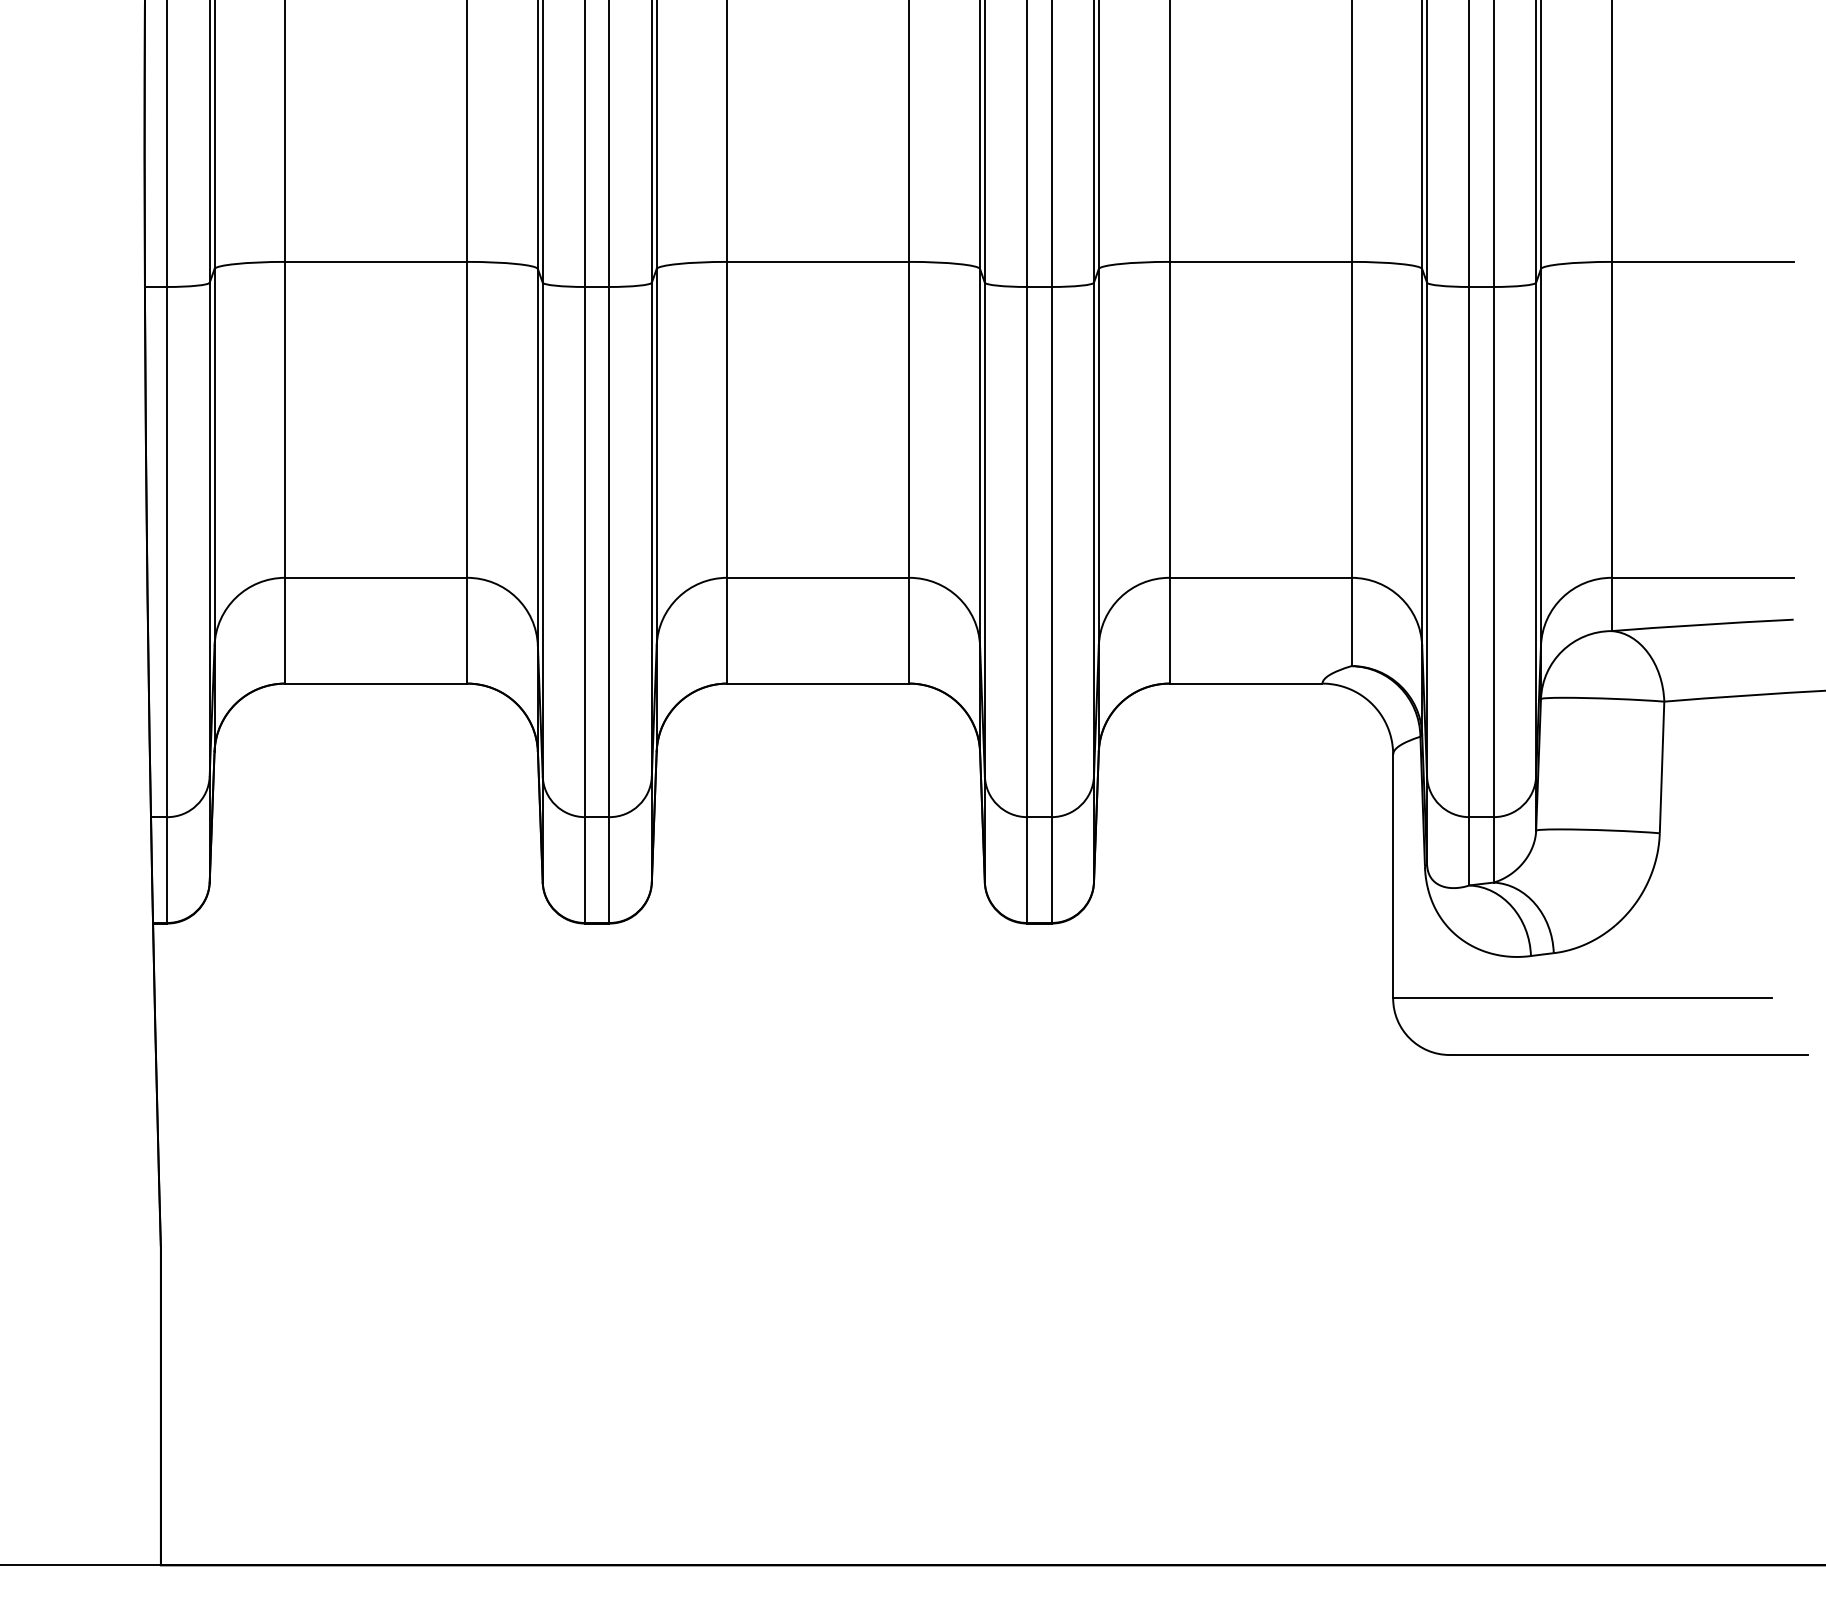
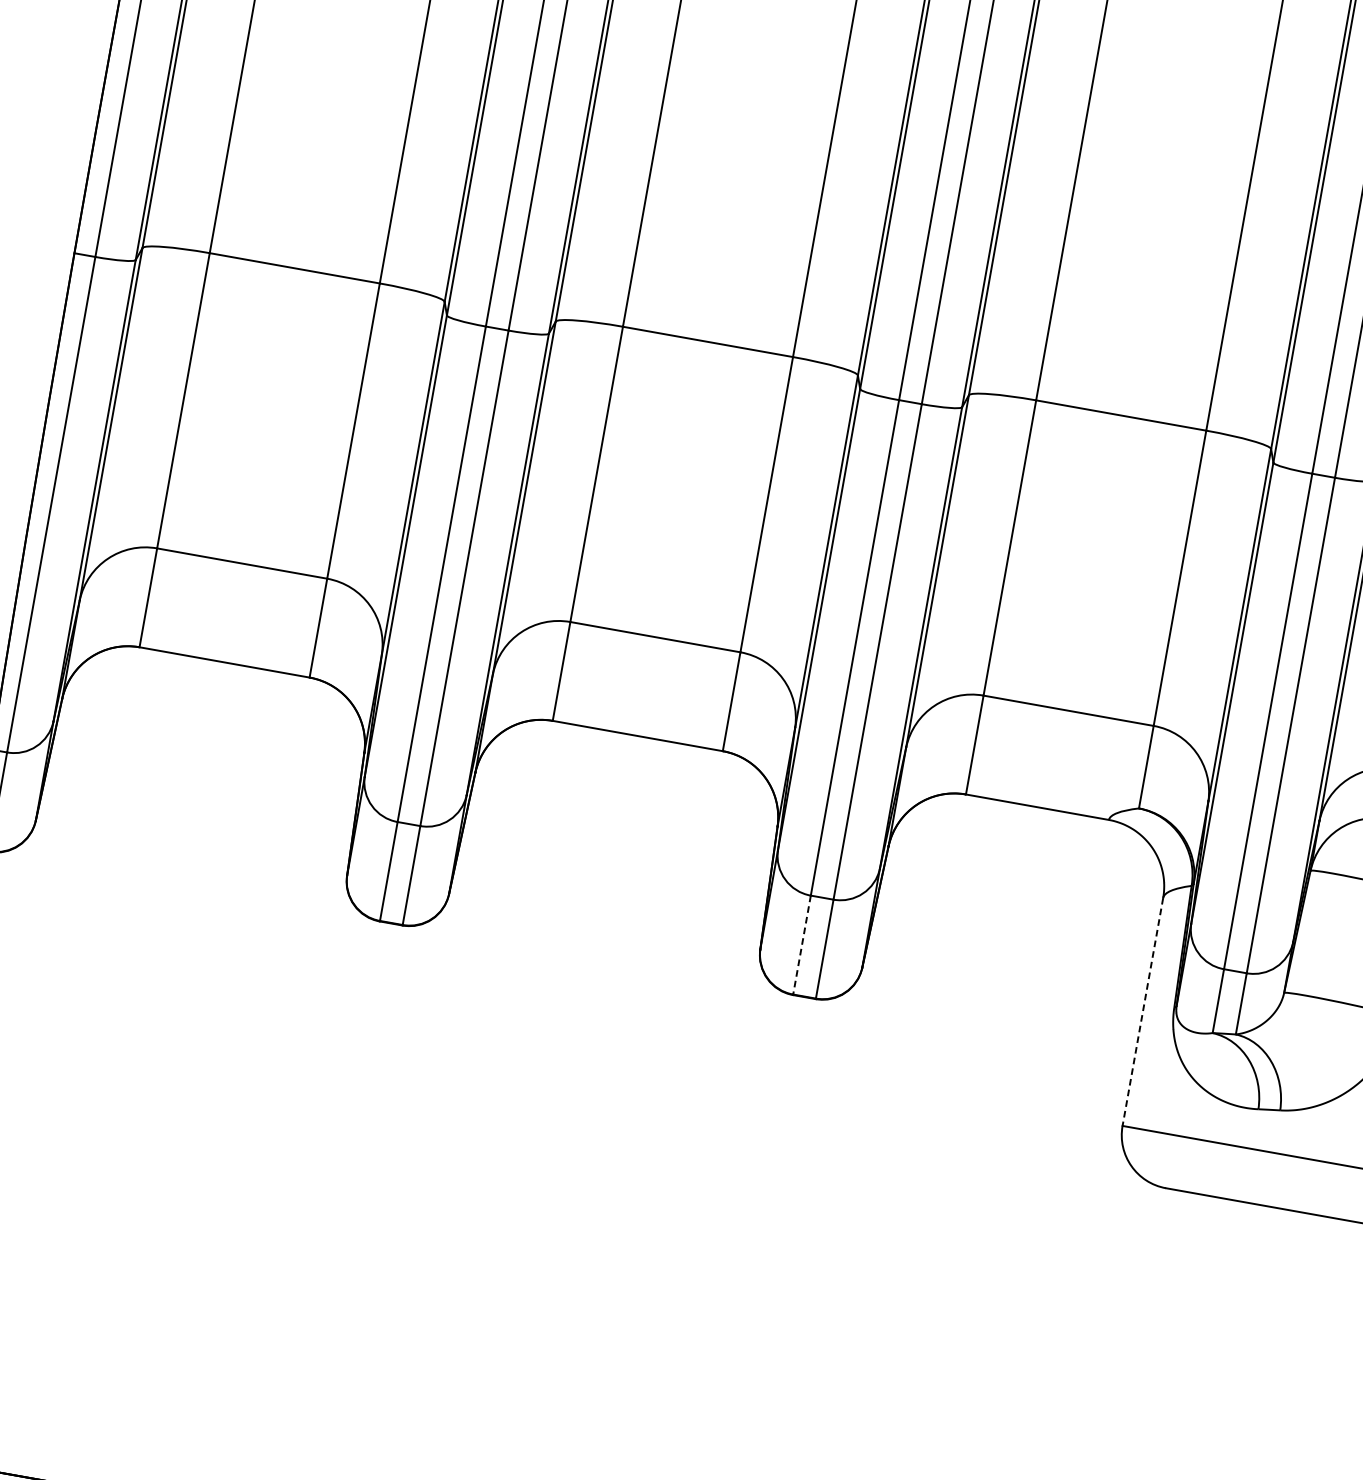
line: (1027, 870) -> (802, 945), solid -> dashed
line: (1393, 876) -> (1143, 1012), solid -> dashed

